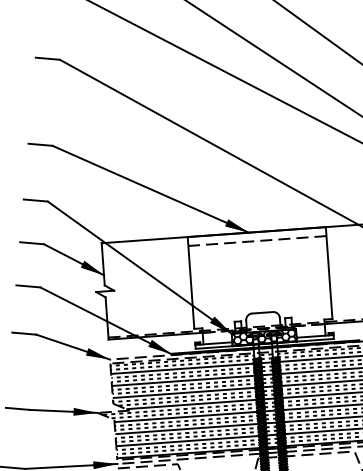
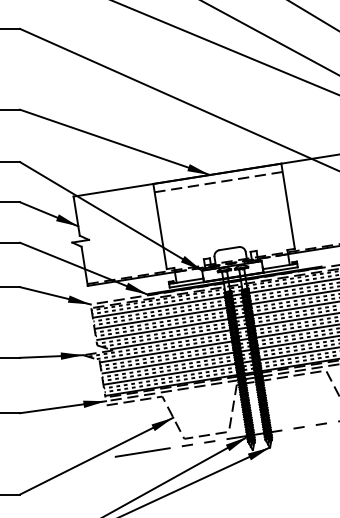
hatch: (263, 337) -> (232, 271), removed

